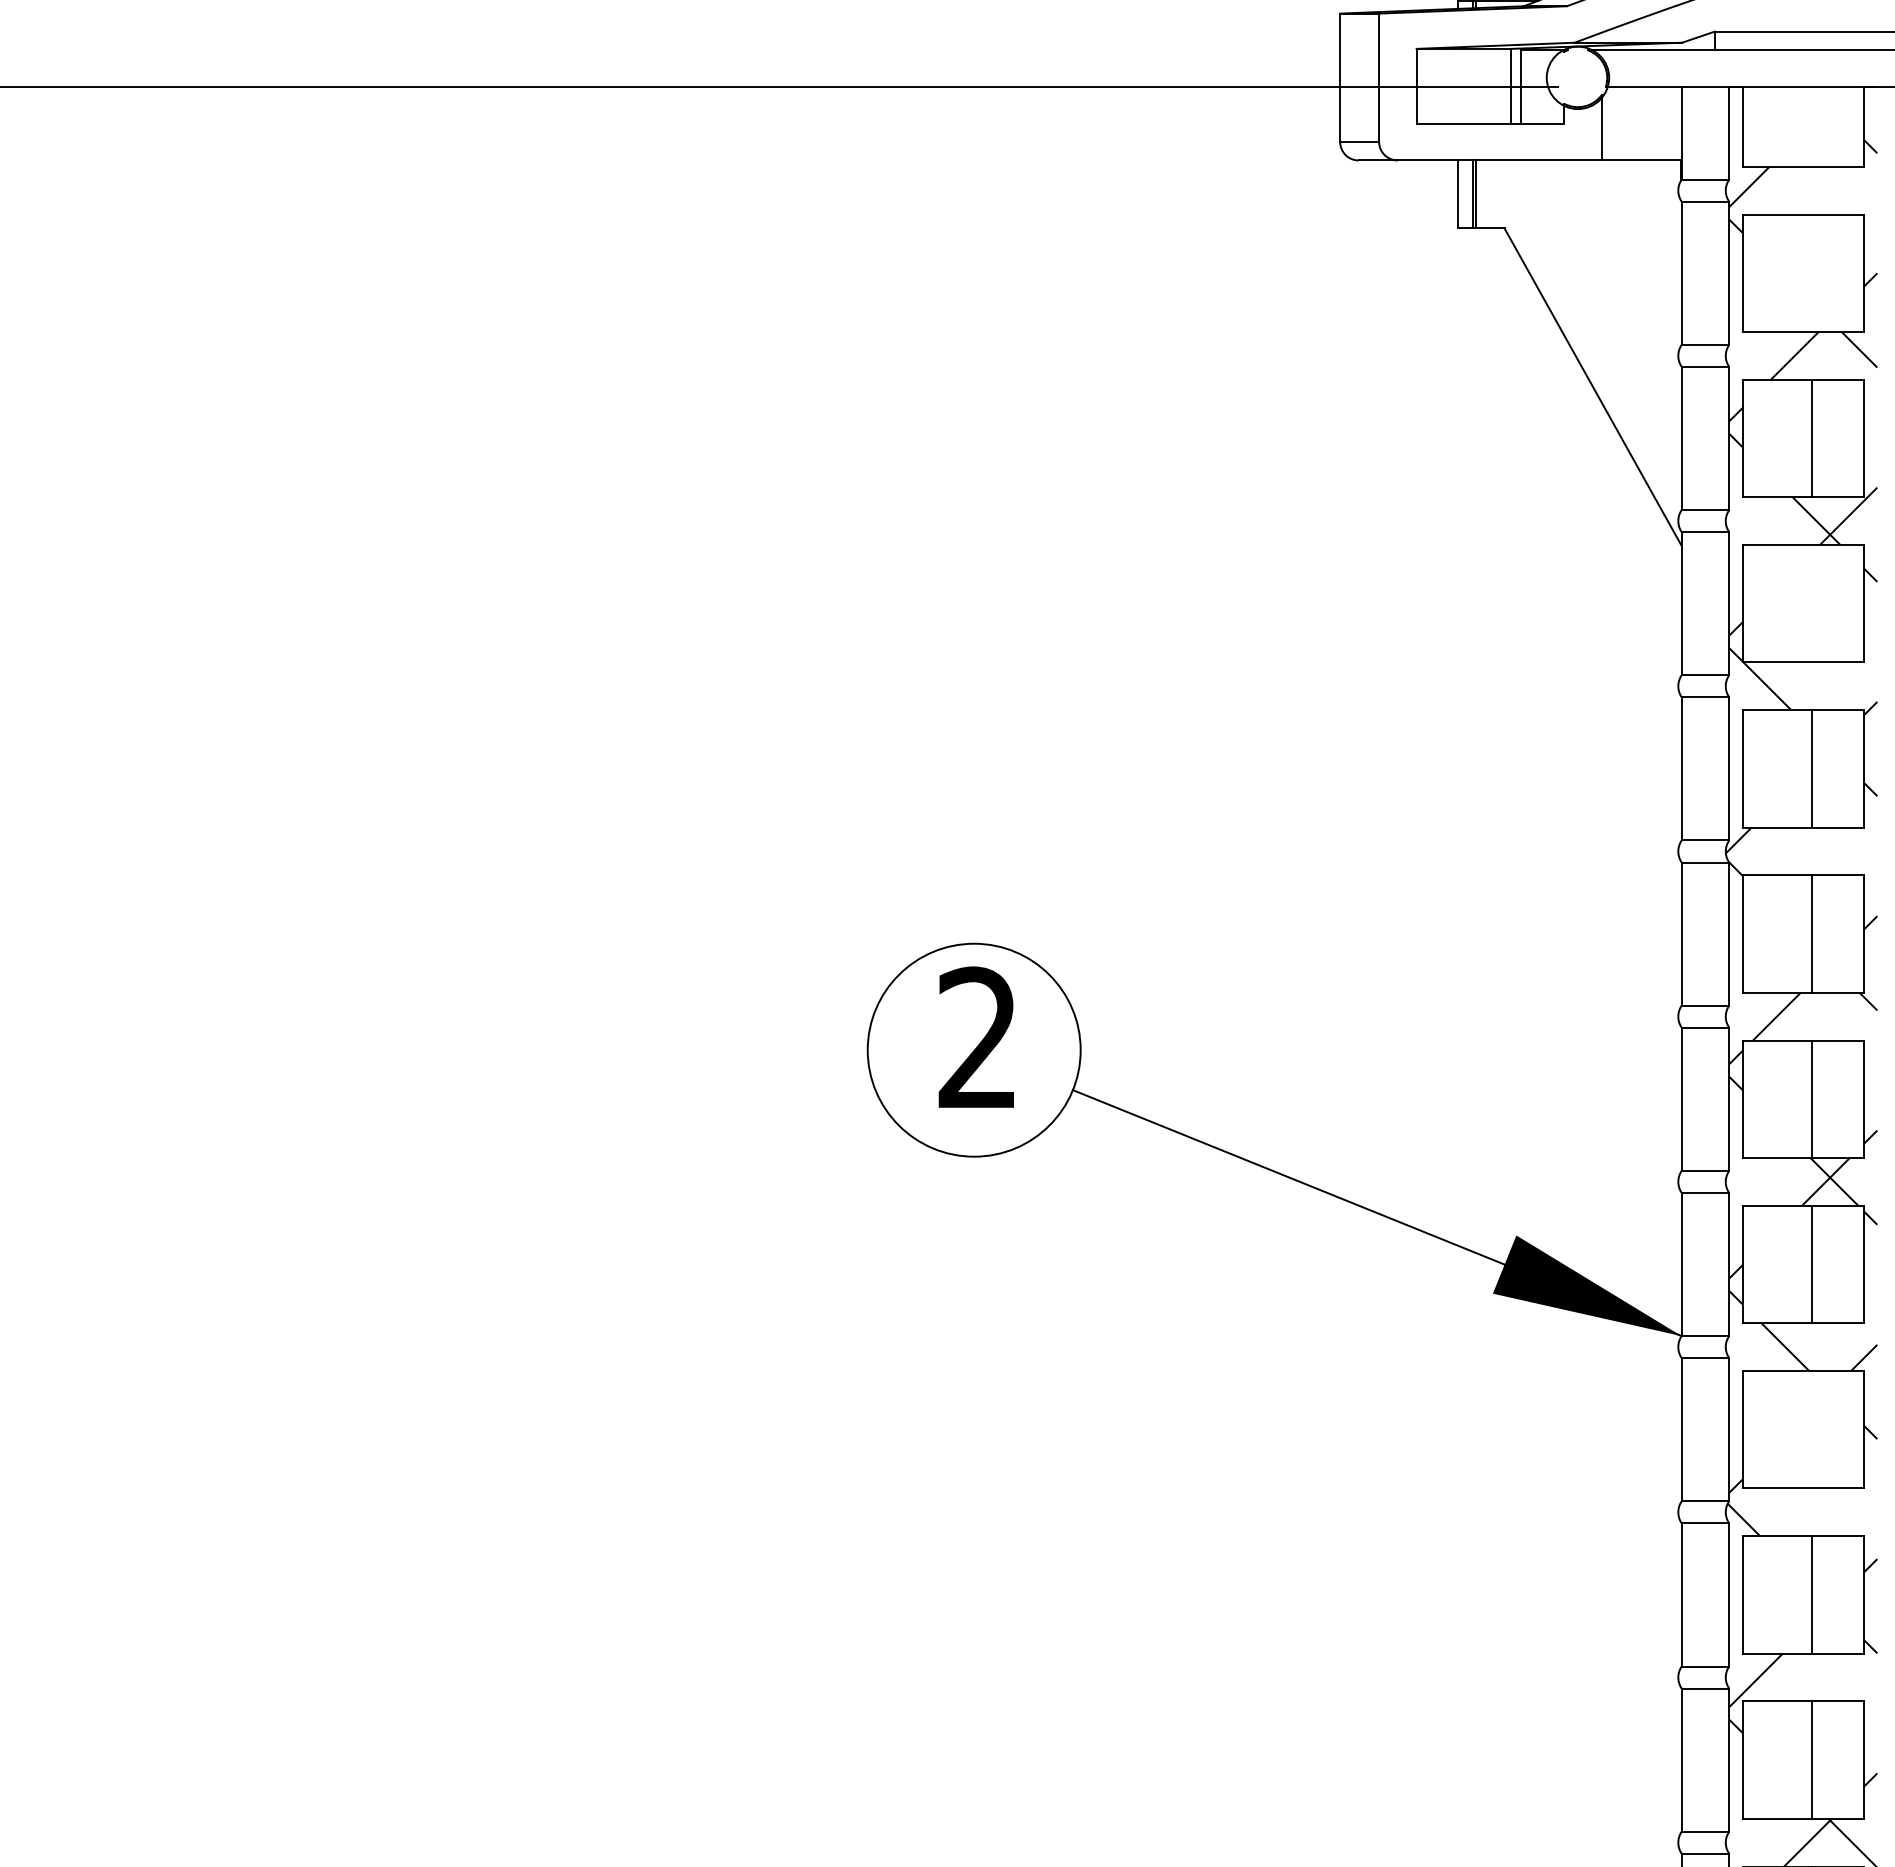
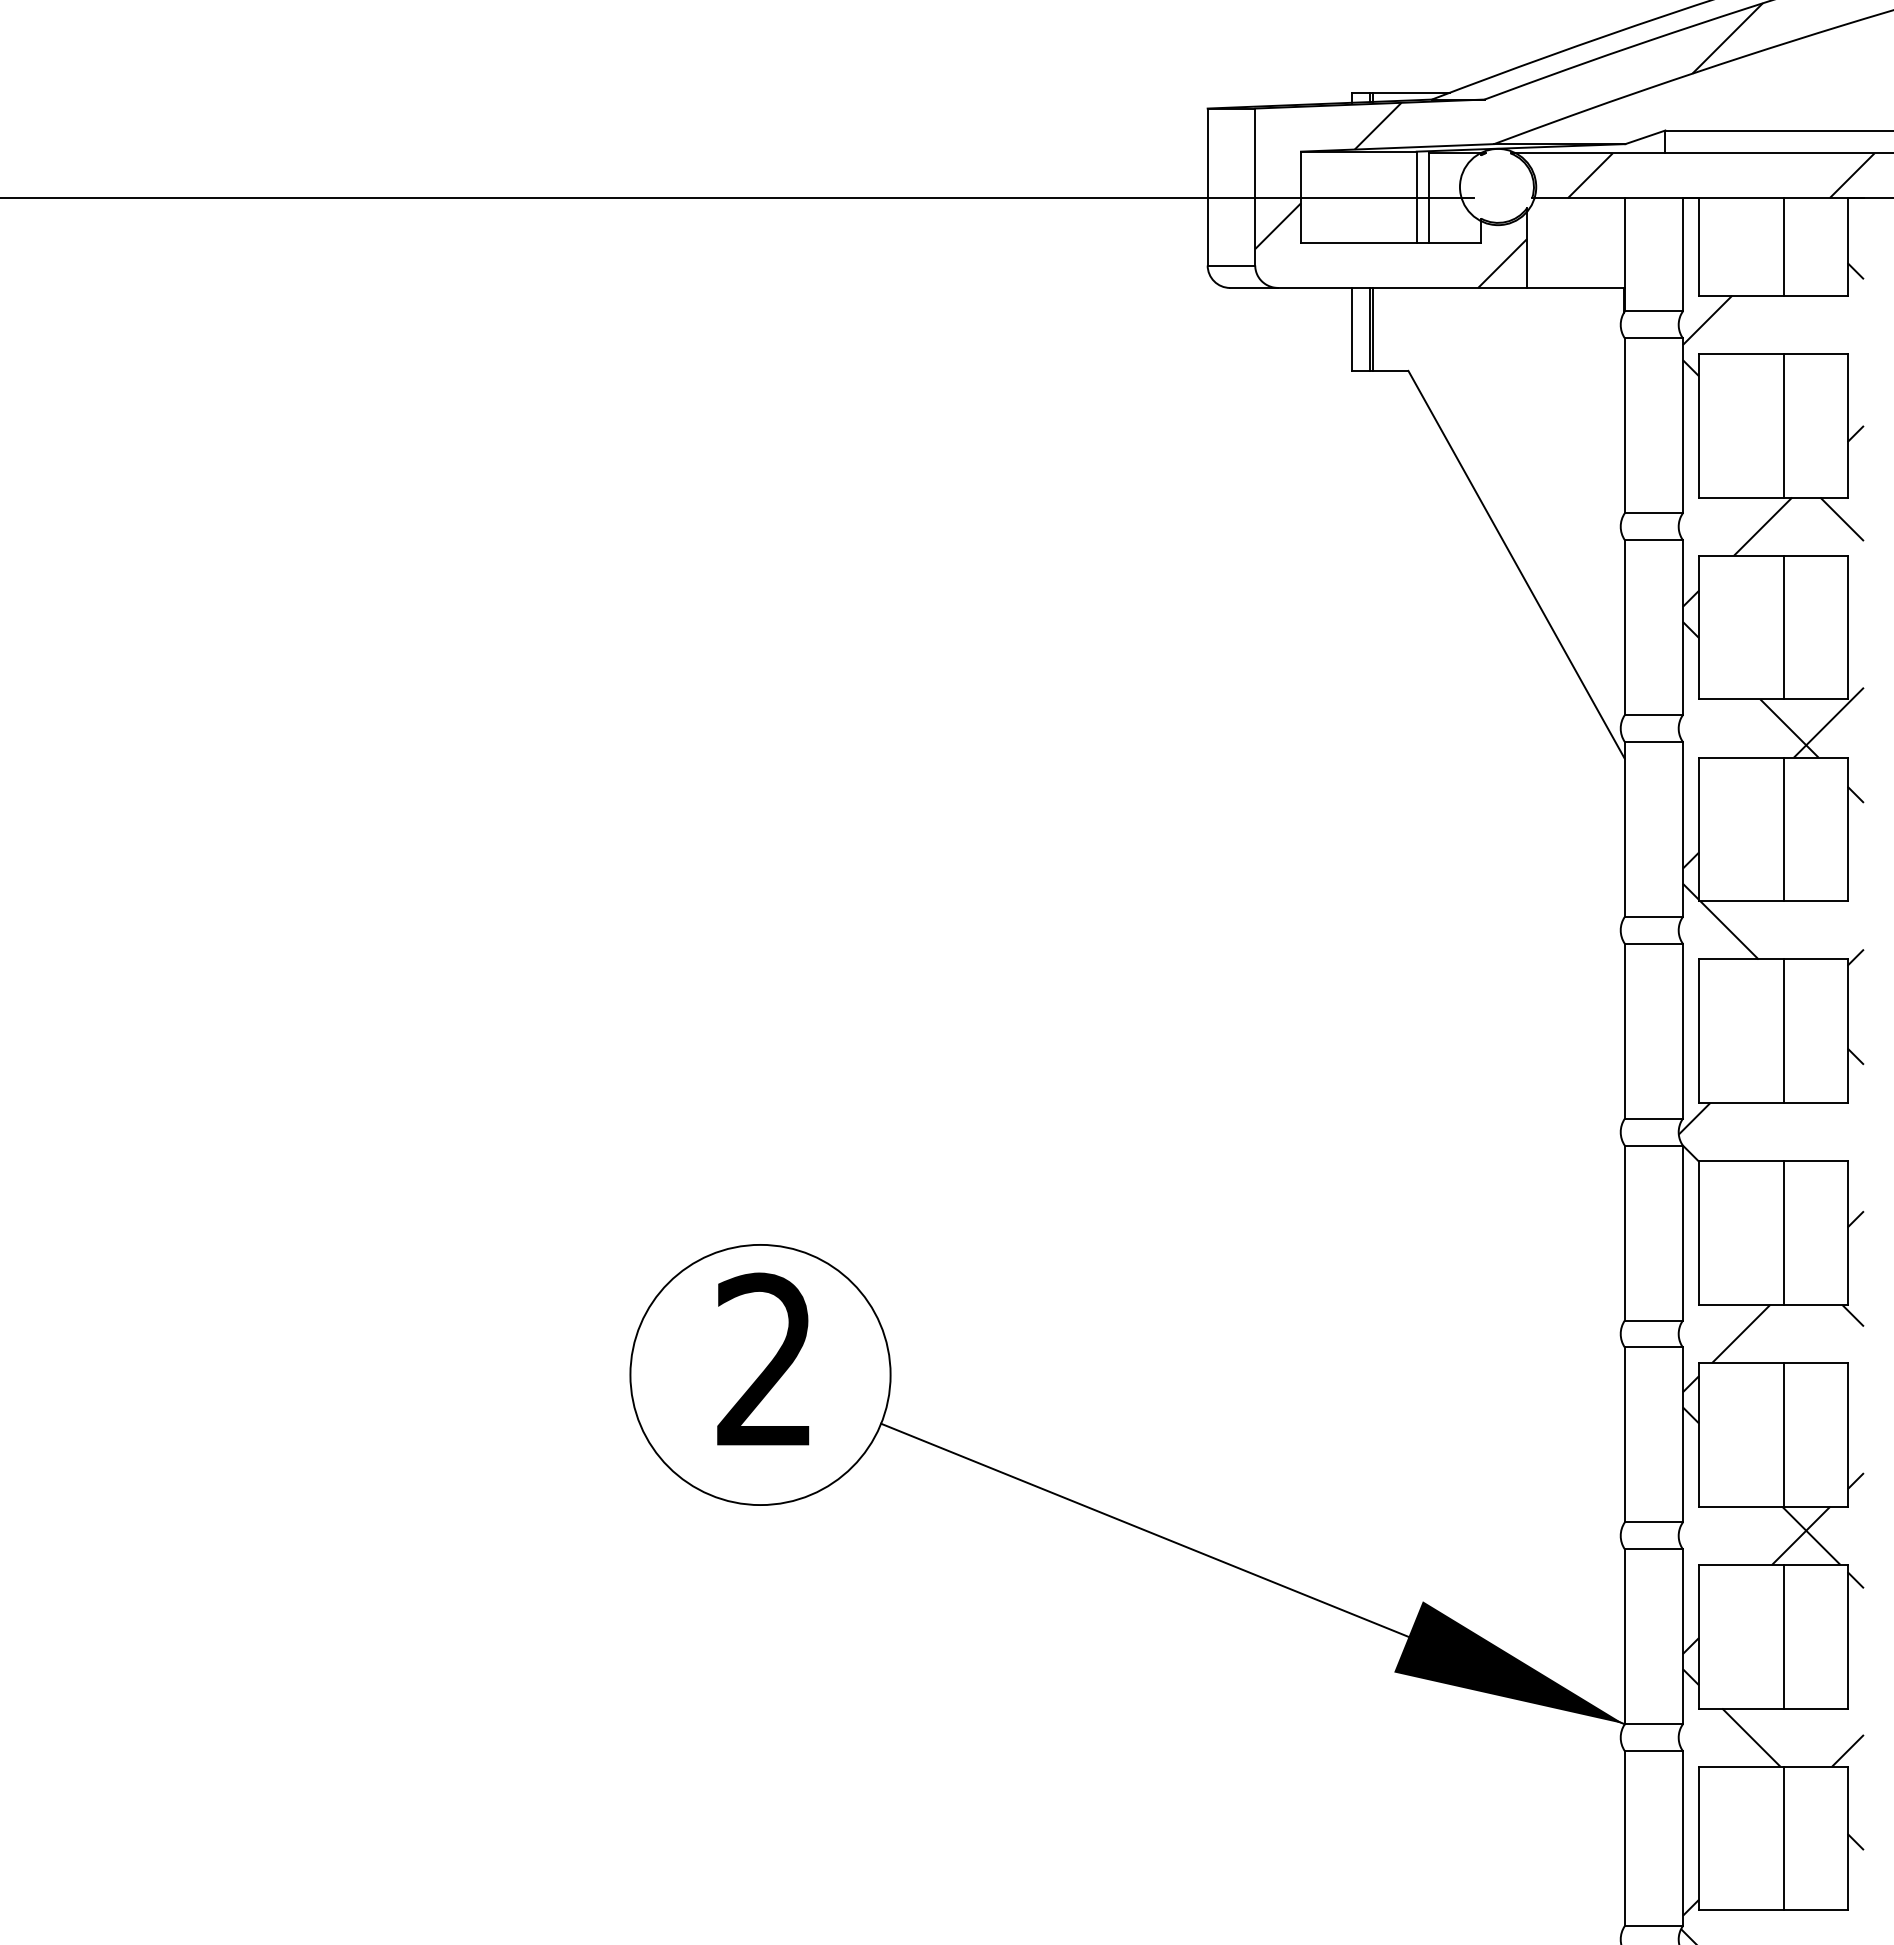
hatch: (1632, 84) -> (1564, 195), added
line: (1811, 126) -> (1783, 246), added
line: (1811, 273) -> (1783, 426), added
line: (1811, 603) -> (1783, 829), added
line: (1811, 1429) -> (1783, 1838), added

